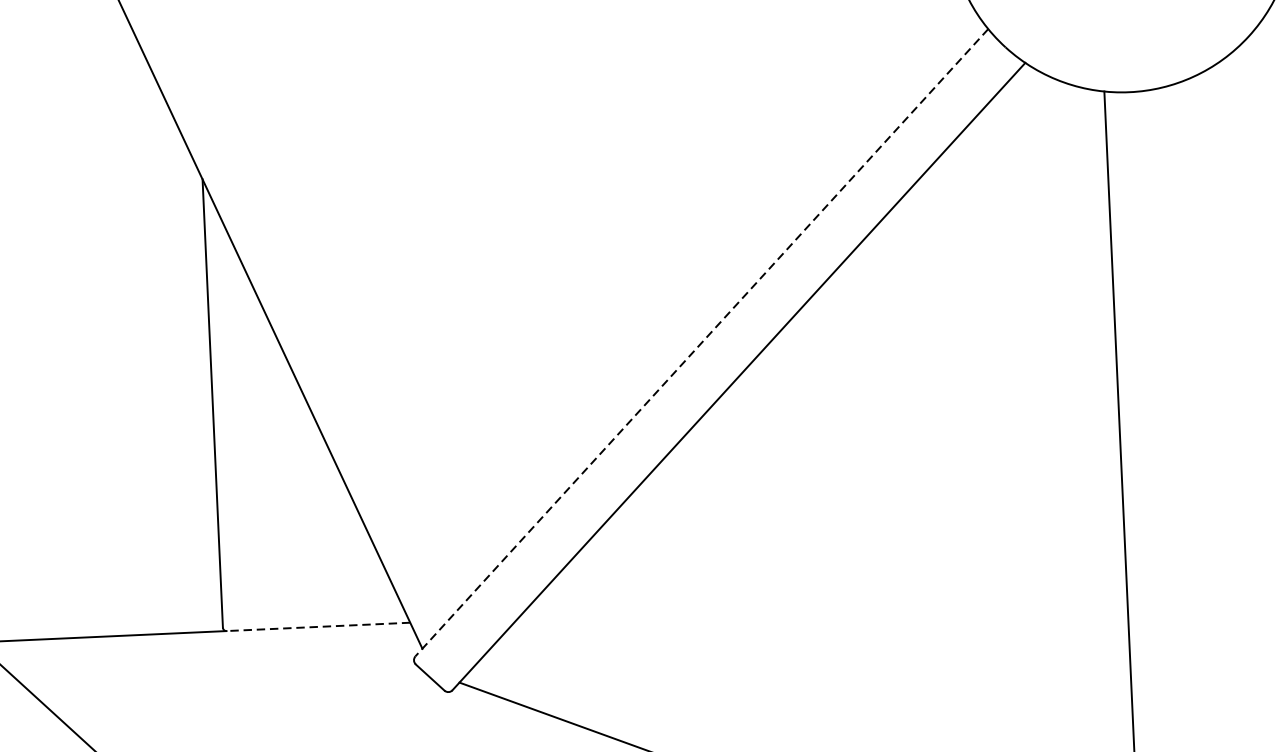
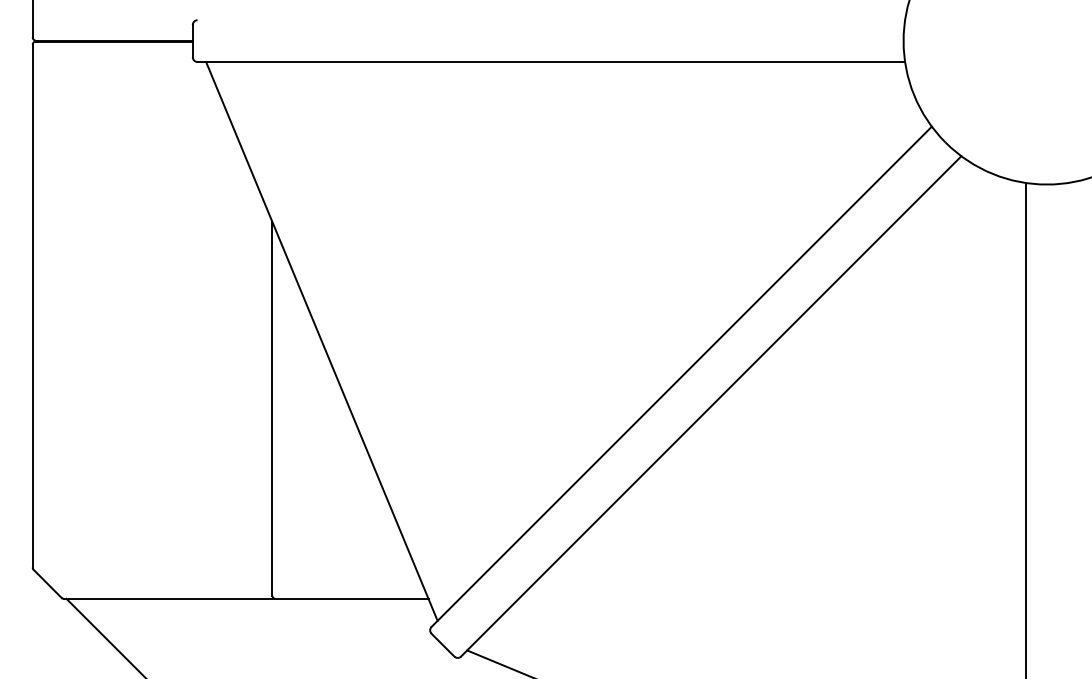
line: (701, 342) -> (681, 376), dashed -> solid
line: (317, 626) -> (351, 598), dashed -> solid

